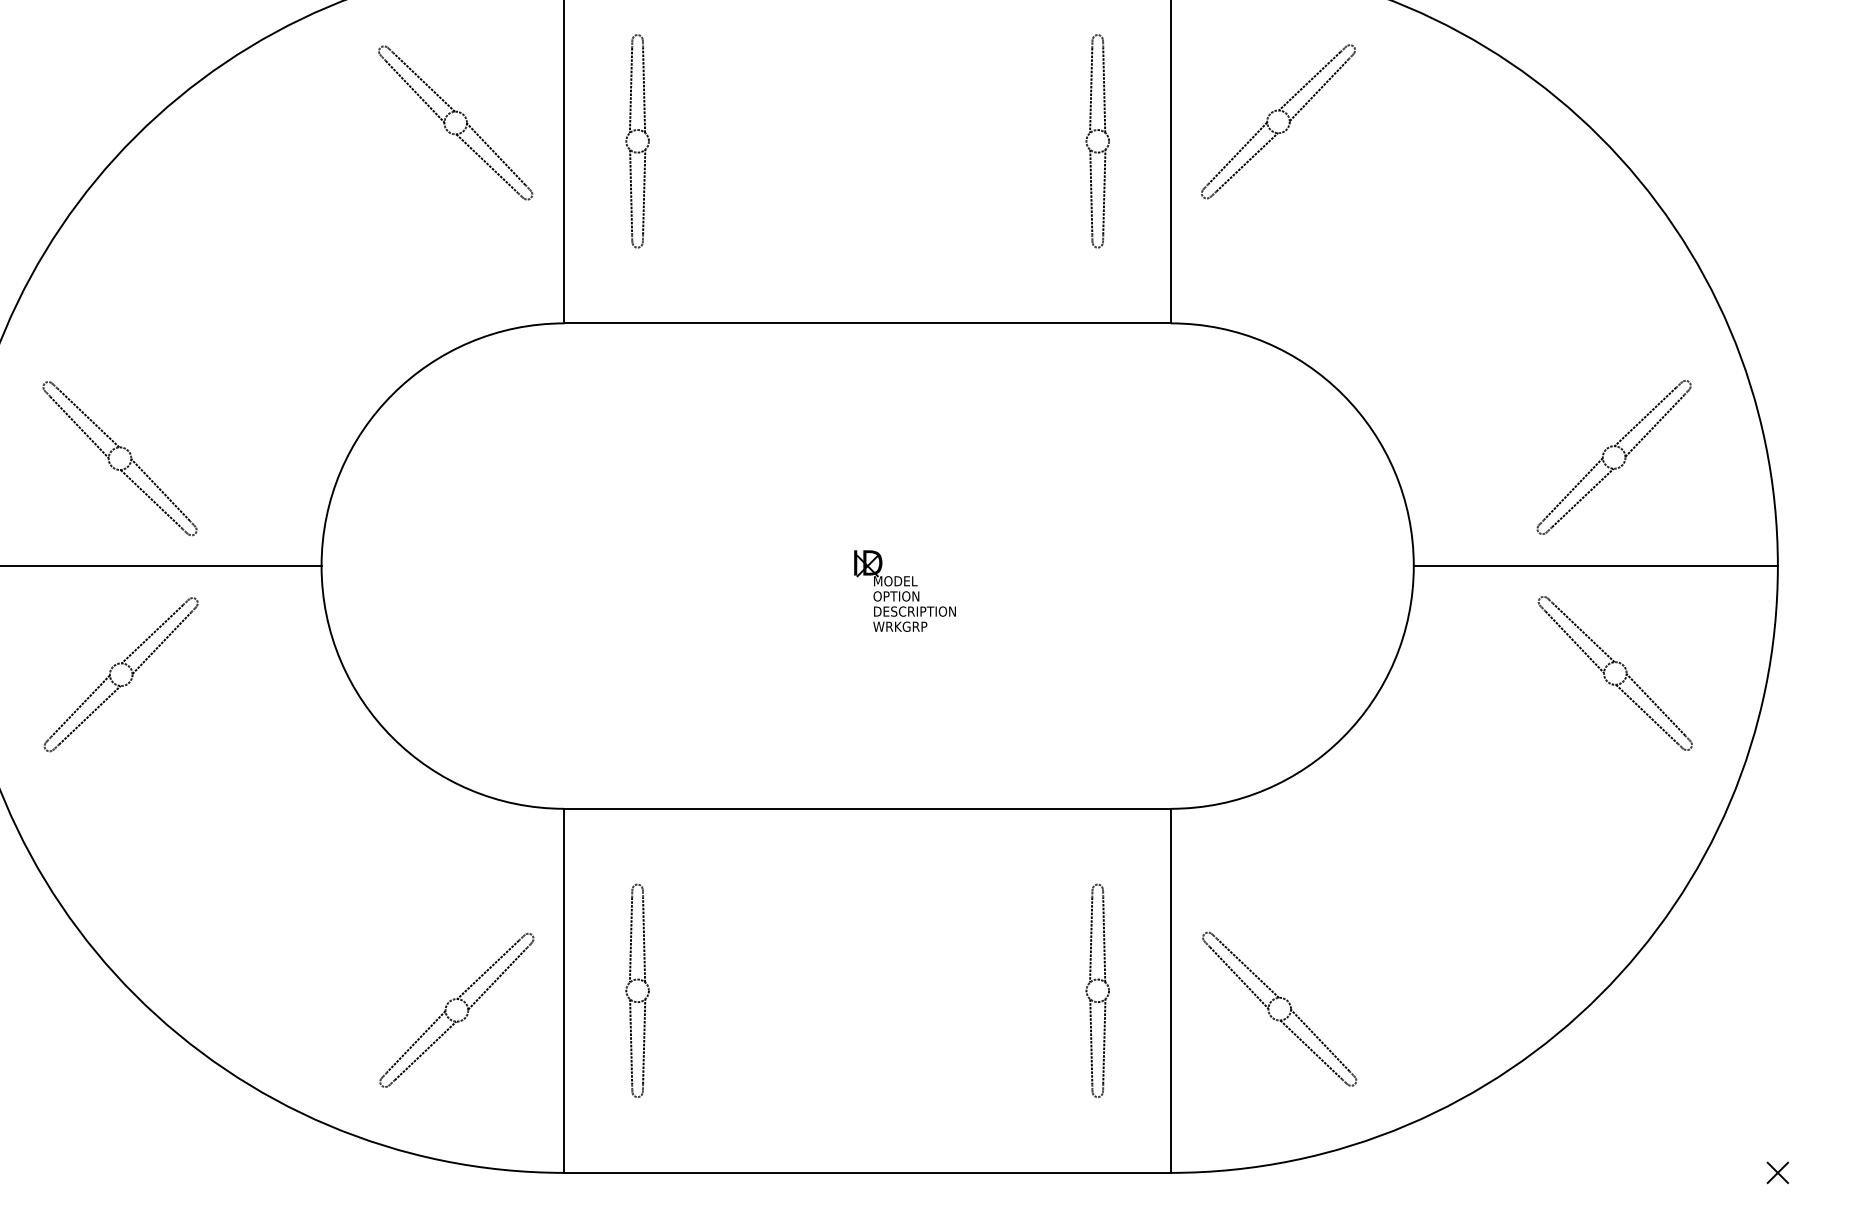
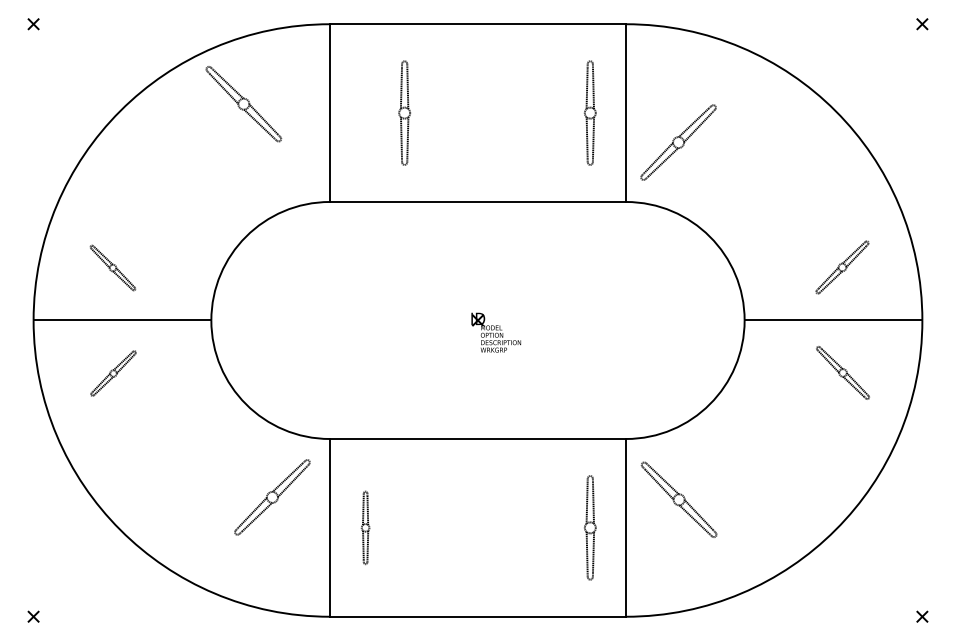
part: (1278, 121) -> (678, 142), moved
part: (454, 123) -> (243, 104), moved
part: (637, 140) -> (404, 112), moved
part: (119, 457) -> (112, 267), size x0.6
part: (1614, 457) -> (842, 267), size x0.7
part: (1614, 672) -> (842, 372), size x0.7
part: (121, 674) -> (113, 373), size x0.6
part: (637, 990) -> (365, 527), size x0.7
part: (1278, 1008) -> (678, 499), moved
part: (457, 1010) -> (272, 497), moved

